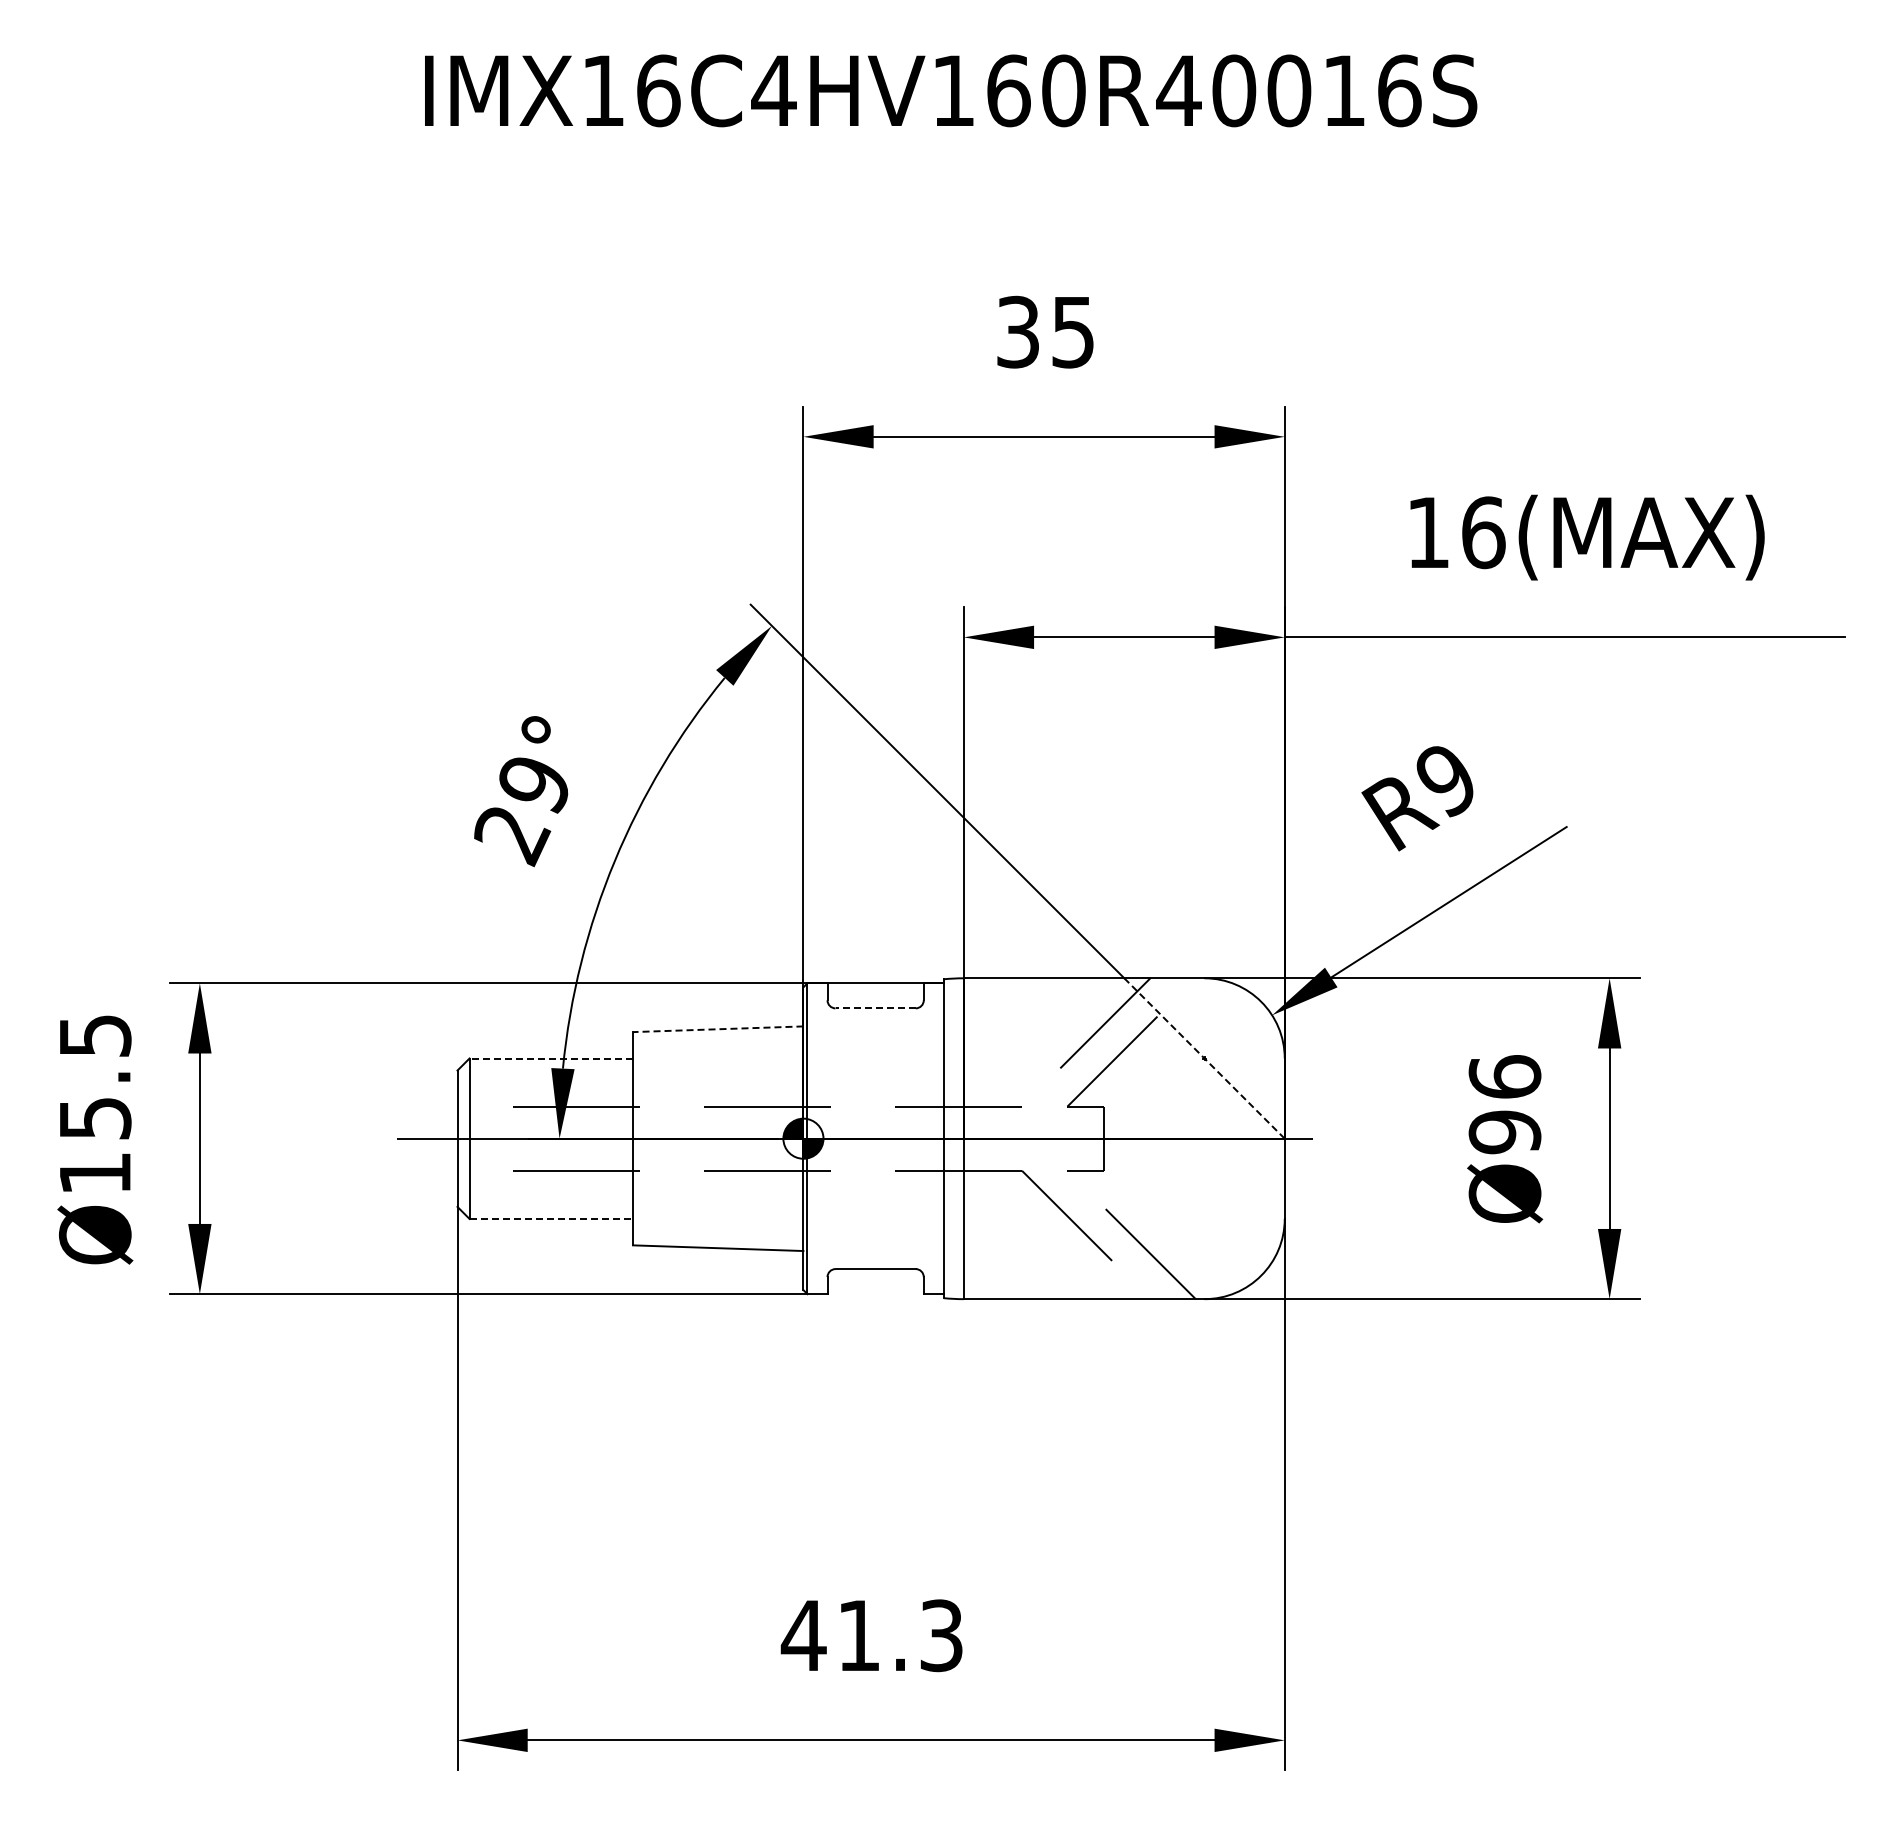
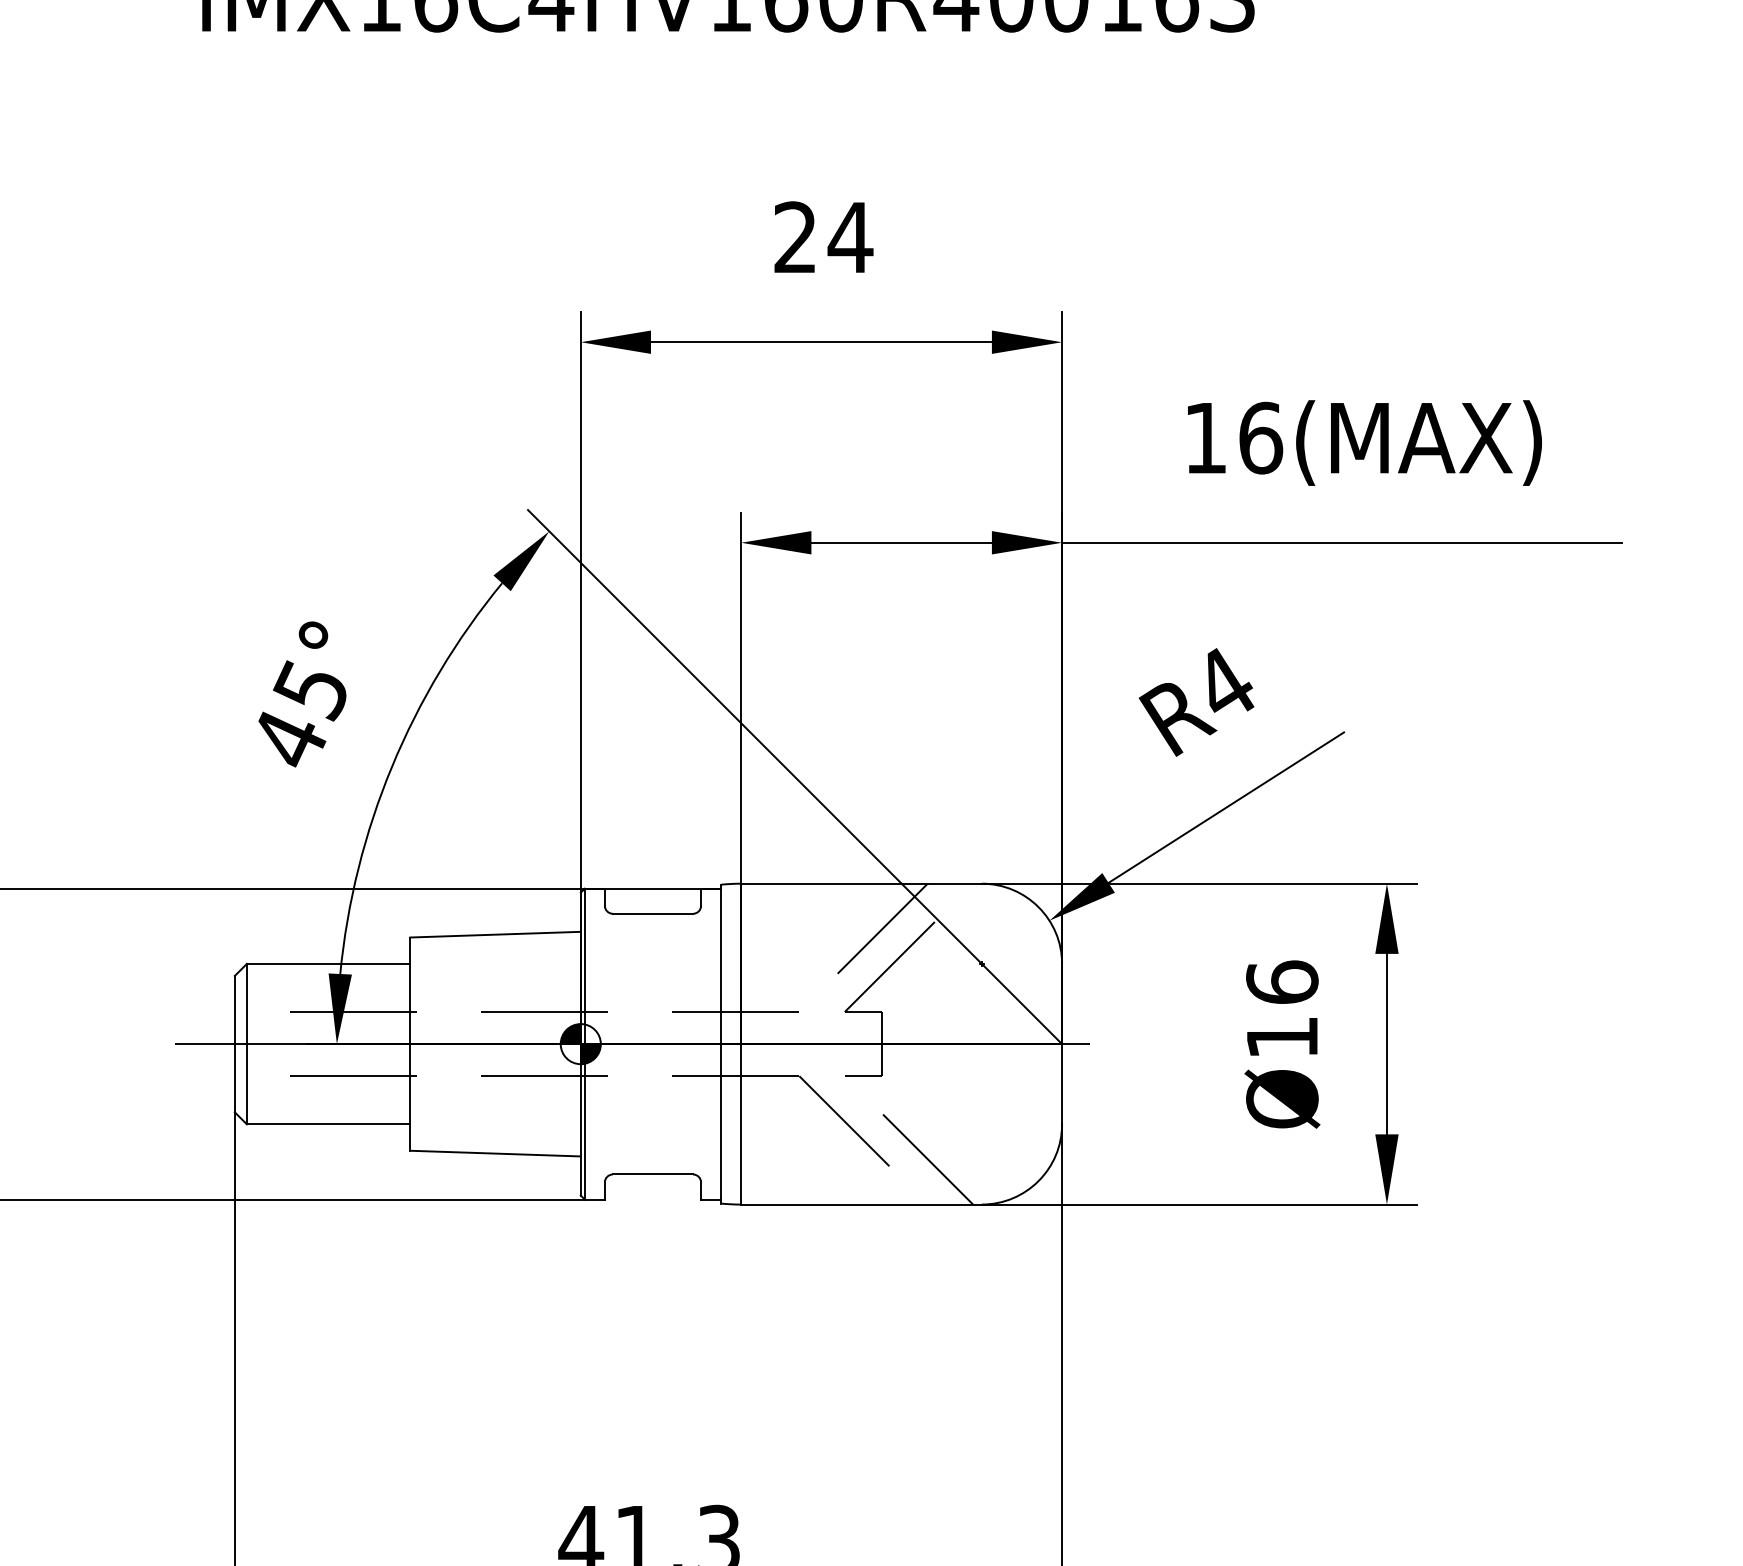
text: (1046, 332) -> (823, 237), 35 -> 24
text: (1446, 779) -> (1223, 684), R9 -> R4
text: (521, 810) -> (298, 715), 29° -> 45°
line: (875, 1008) -> (652, 913), dashed -> solid
line: (717, 1029) -> (494, 934), dashed -> solid
line: (551, 1058) -> (328, 963), dashed -> solid
line: (1204, 1058) -> (981, 963), dashed -> solid
text: (1504, 1132) -> (1281, 1037), Ø96 -> Ø16
line: (551, 1218) -> (328, 1123), dashed -> solid

